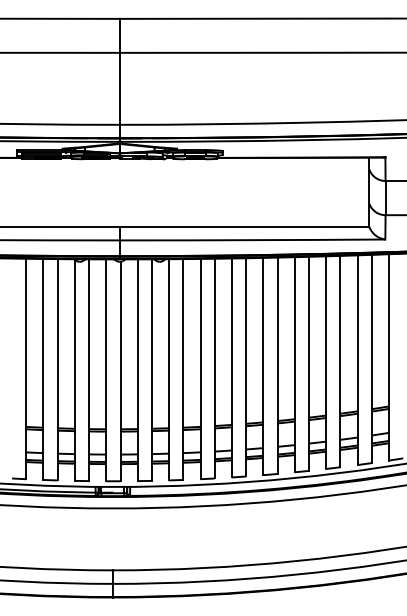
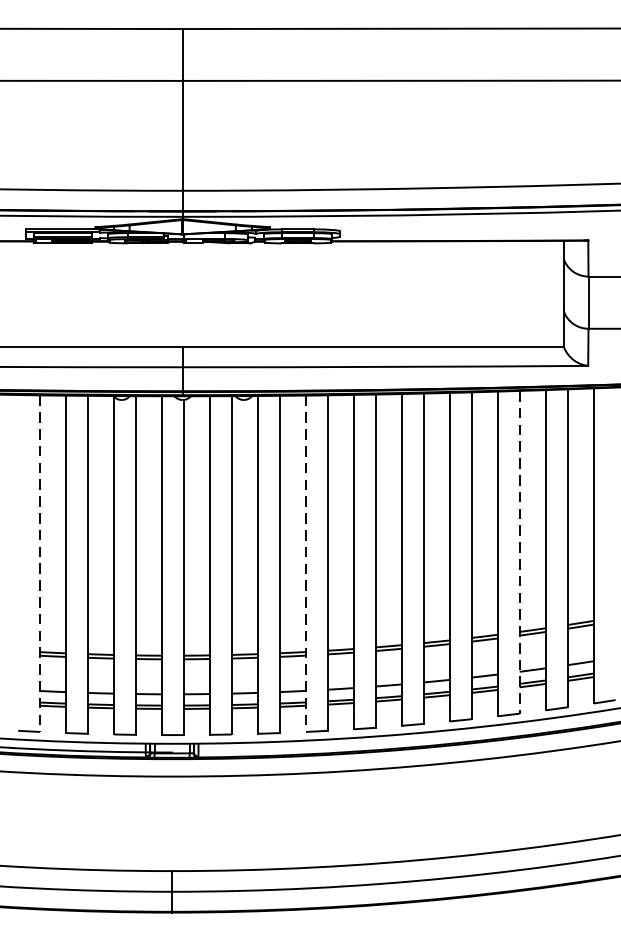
line: (340, 361) -> (519, 552), solid -> dashed
line: (26, 369) -> (40, 564), solid -> dashed
line: (200, 369) -> (305, 564), solid -> dashed

